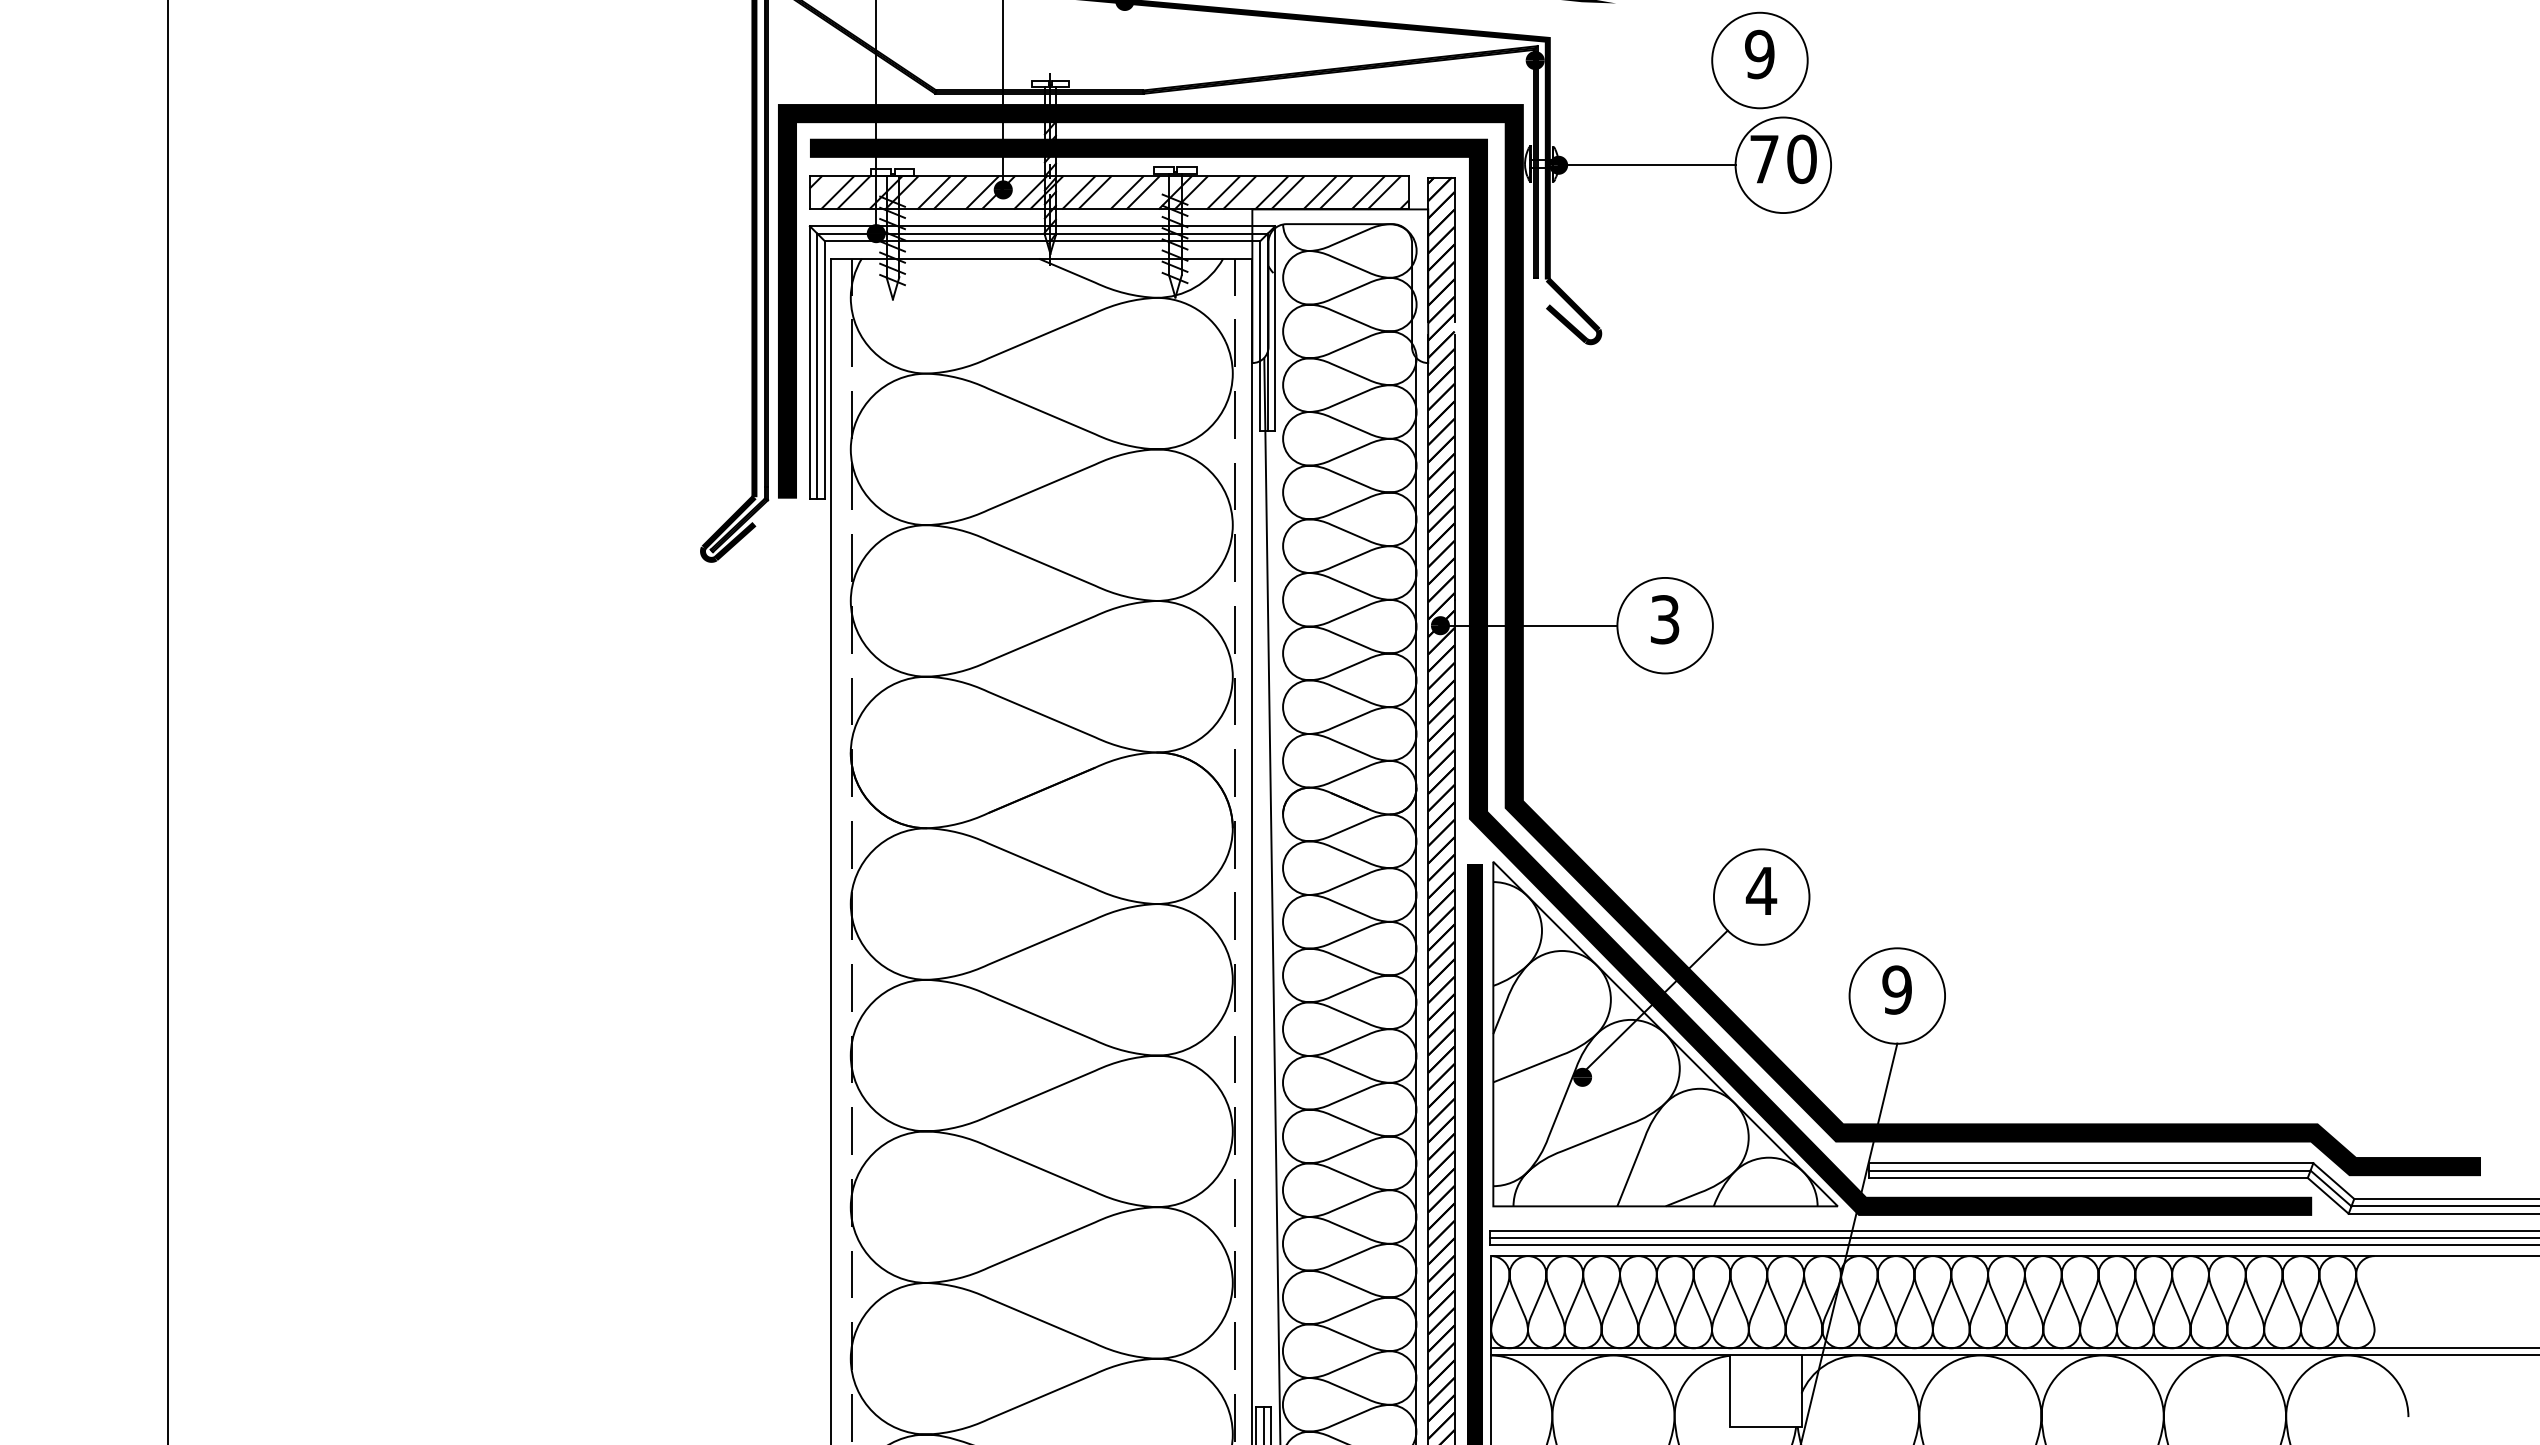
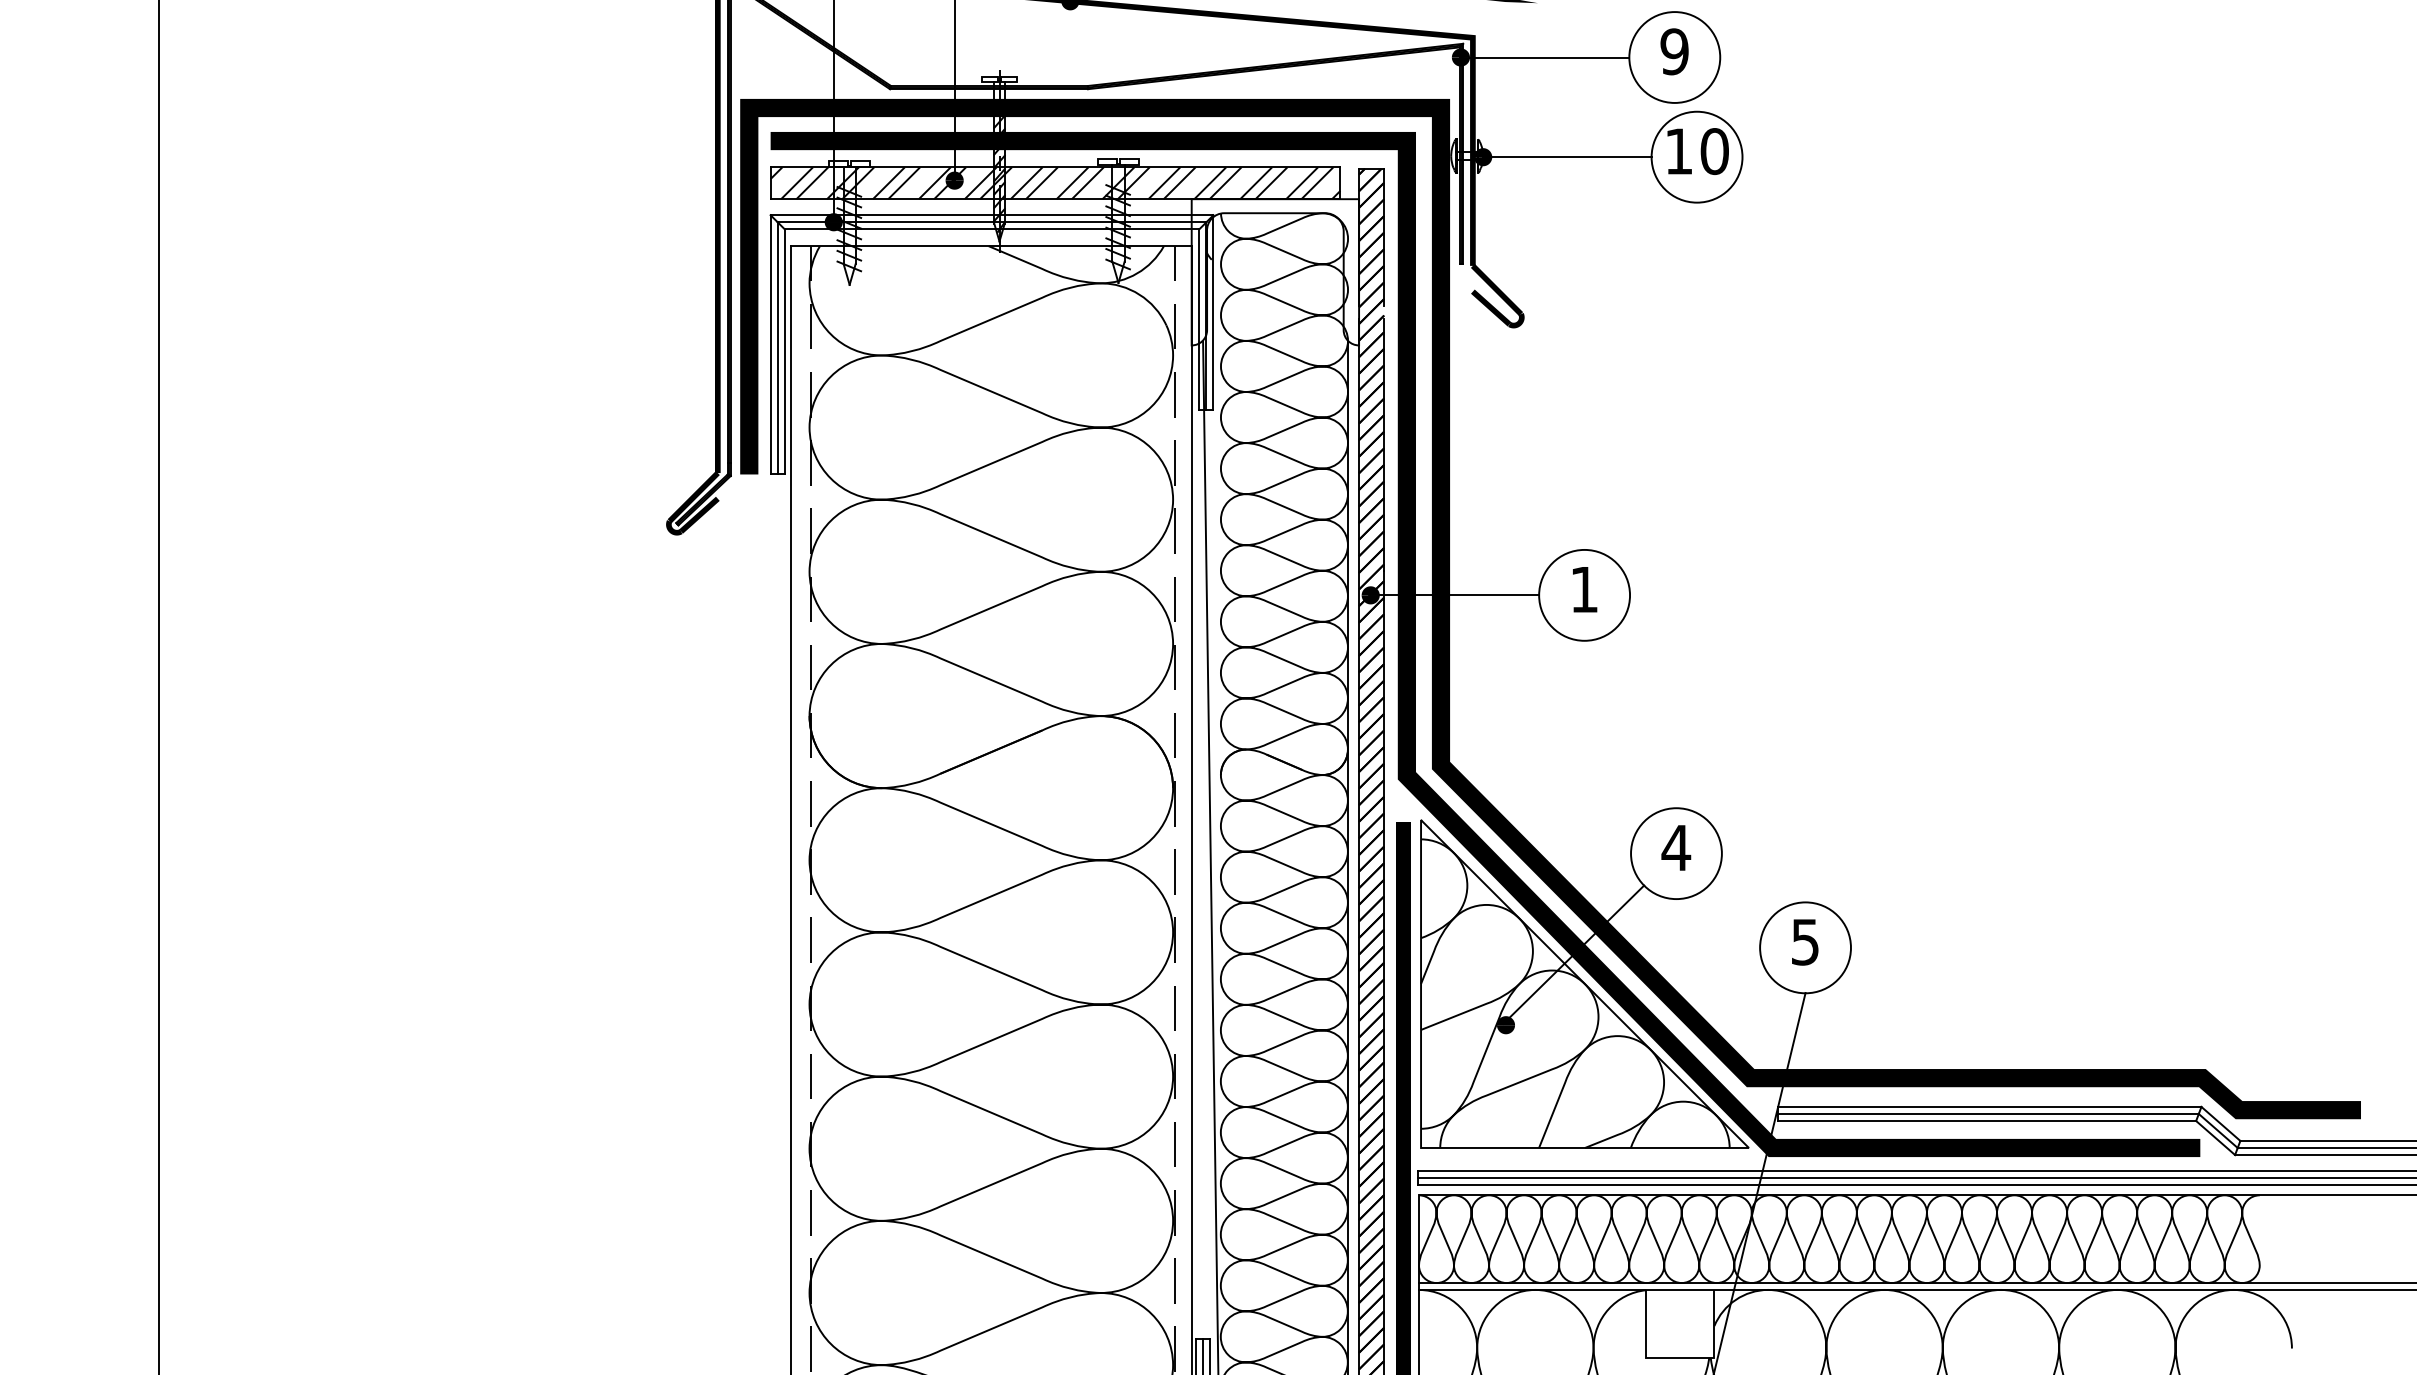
line: (1623, 60) -> (1544, 57), added
text: (1764, 159) -> (1679, 151), 70 -> 10
text: (1665, 619) -> (1584, 589), 3 -> 1
text: (1896, 989) -> (1804, 941), 9 -> 5

